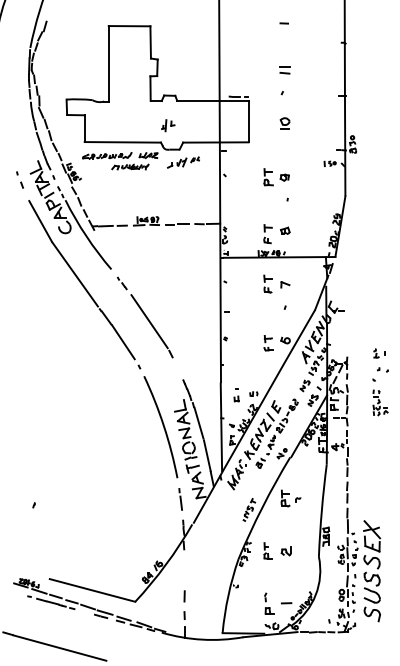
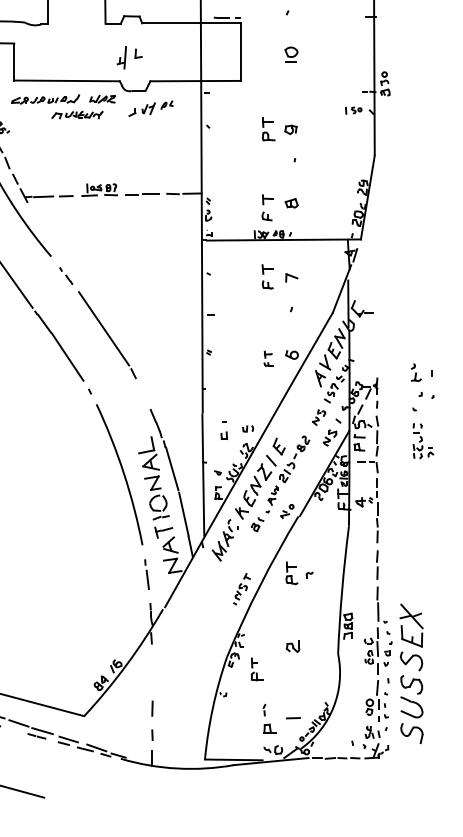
part: (168, 125) -> (130, 57), size x1.4
part: (268, 343) -> (268, 359), size x0.7
part: (379, 353) -> (421, 372), size x1.4
part: (267, 550) -> (255, 668), moved

